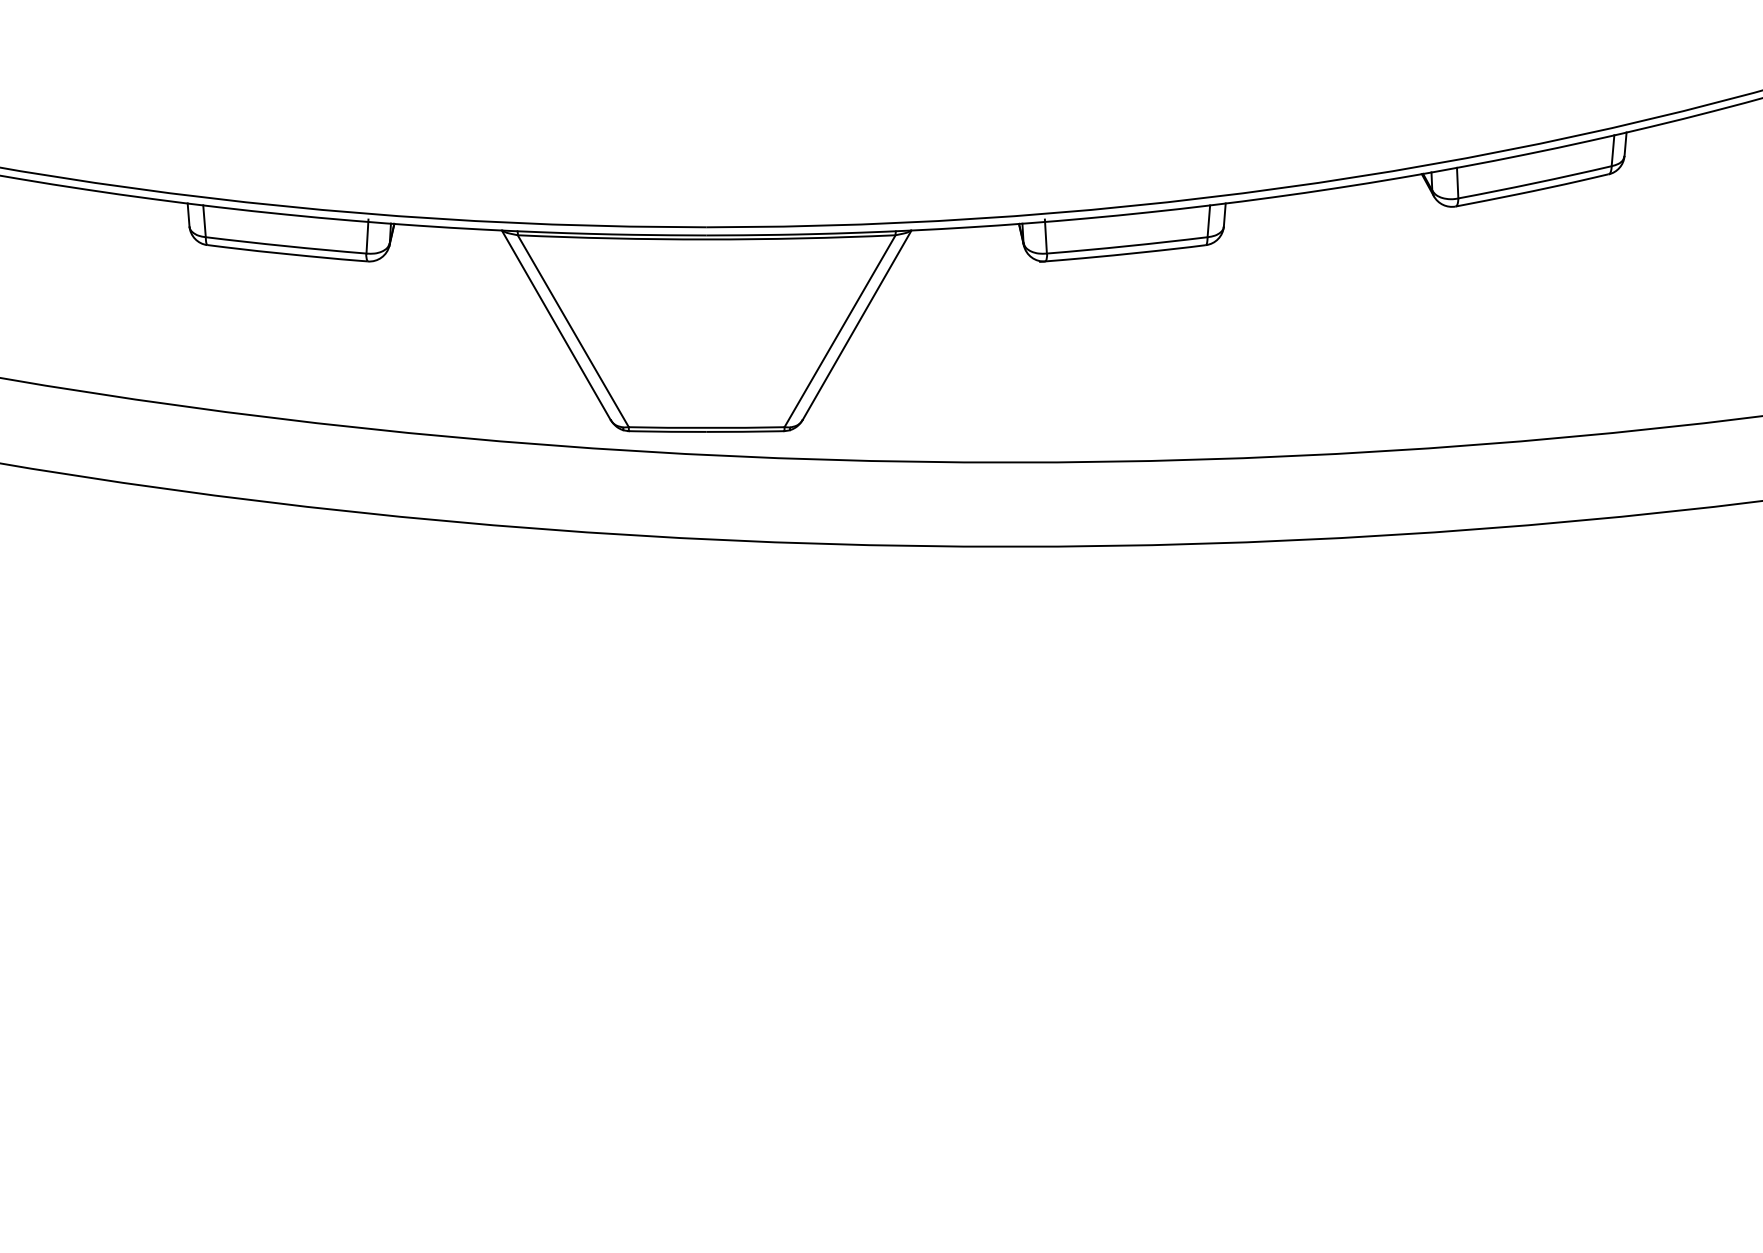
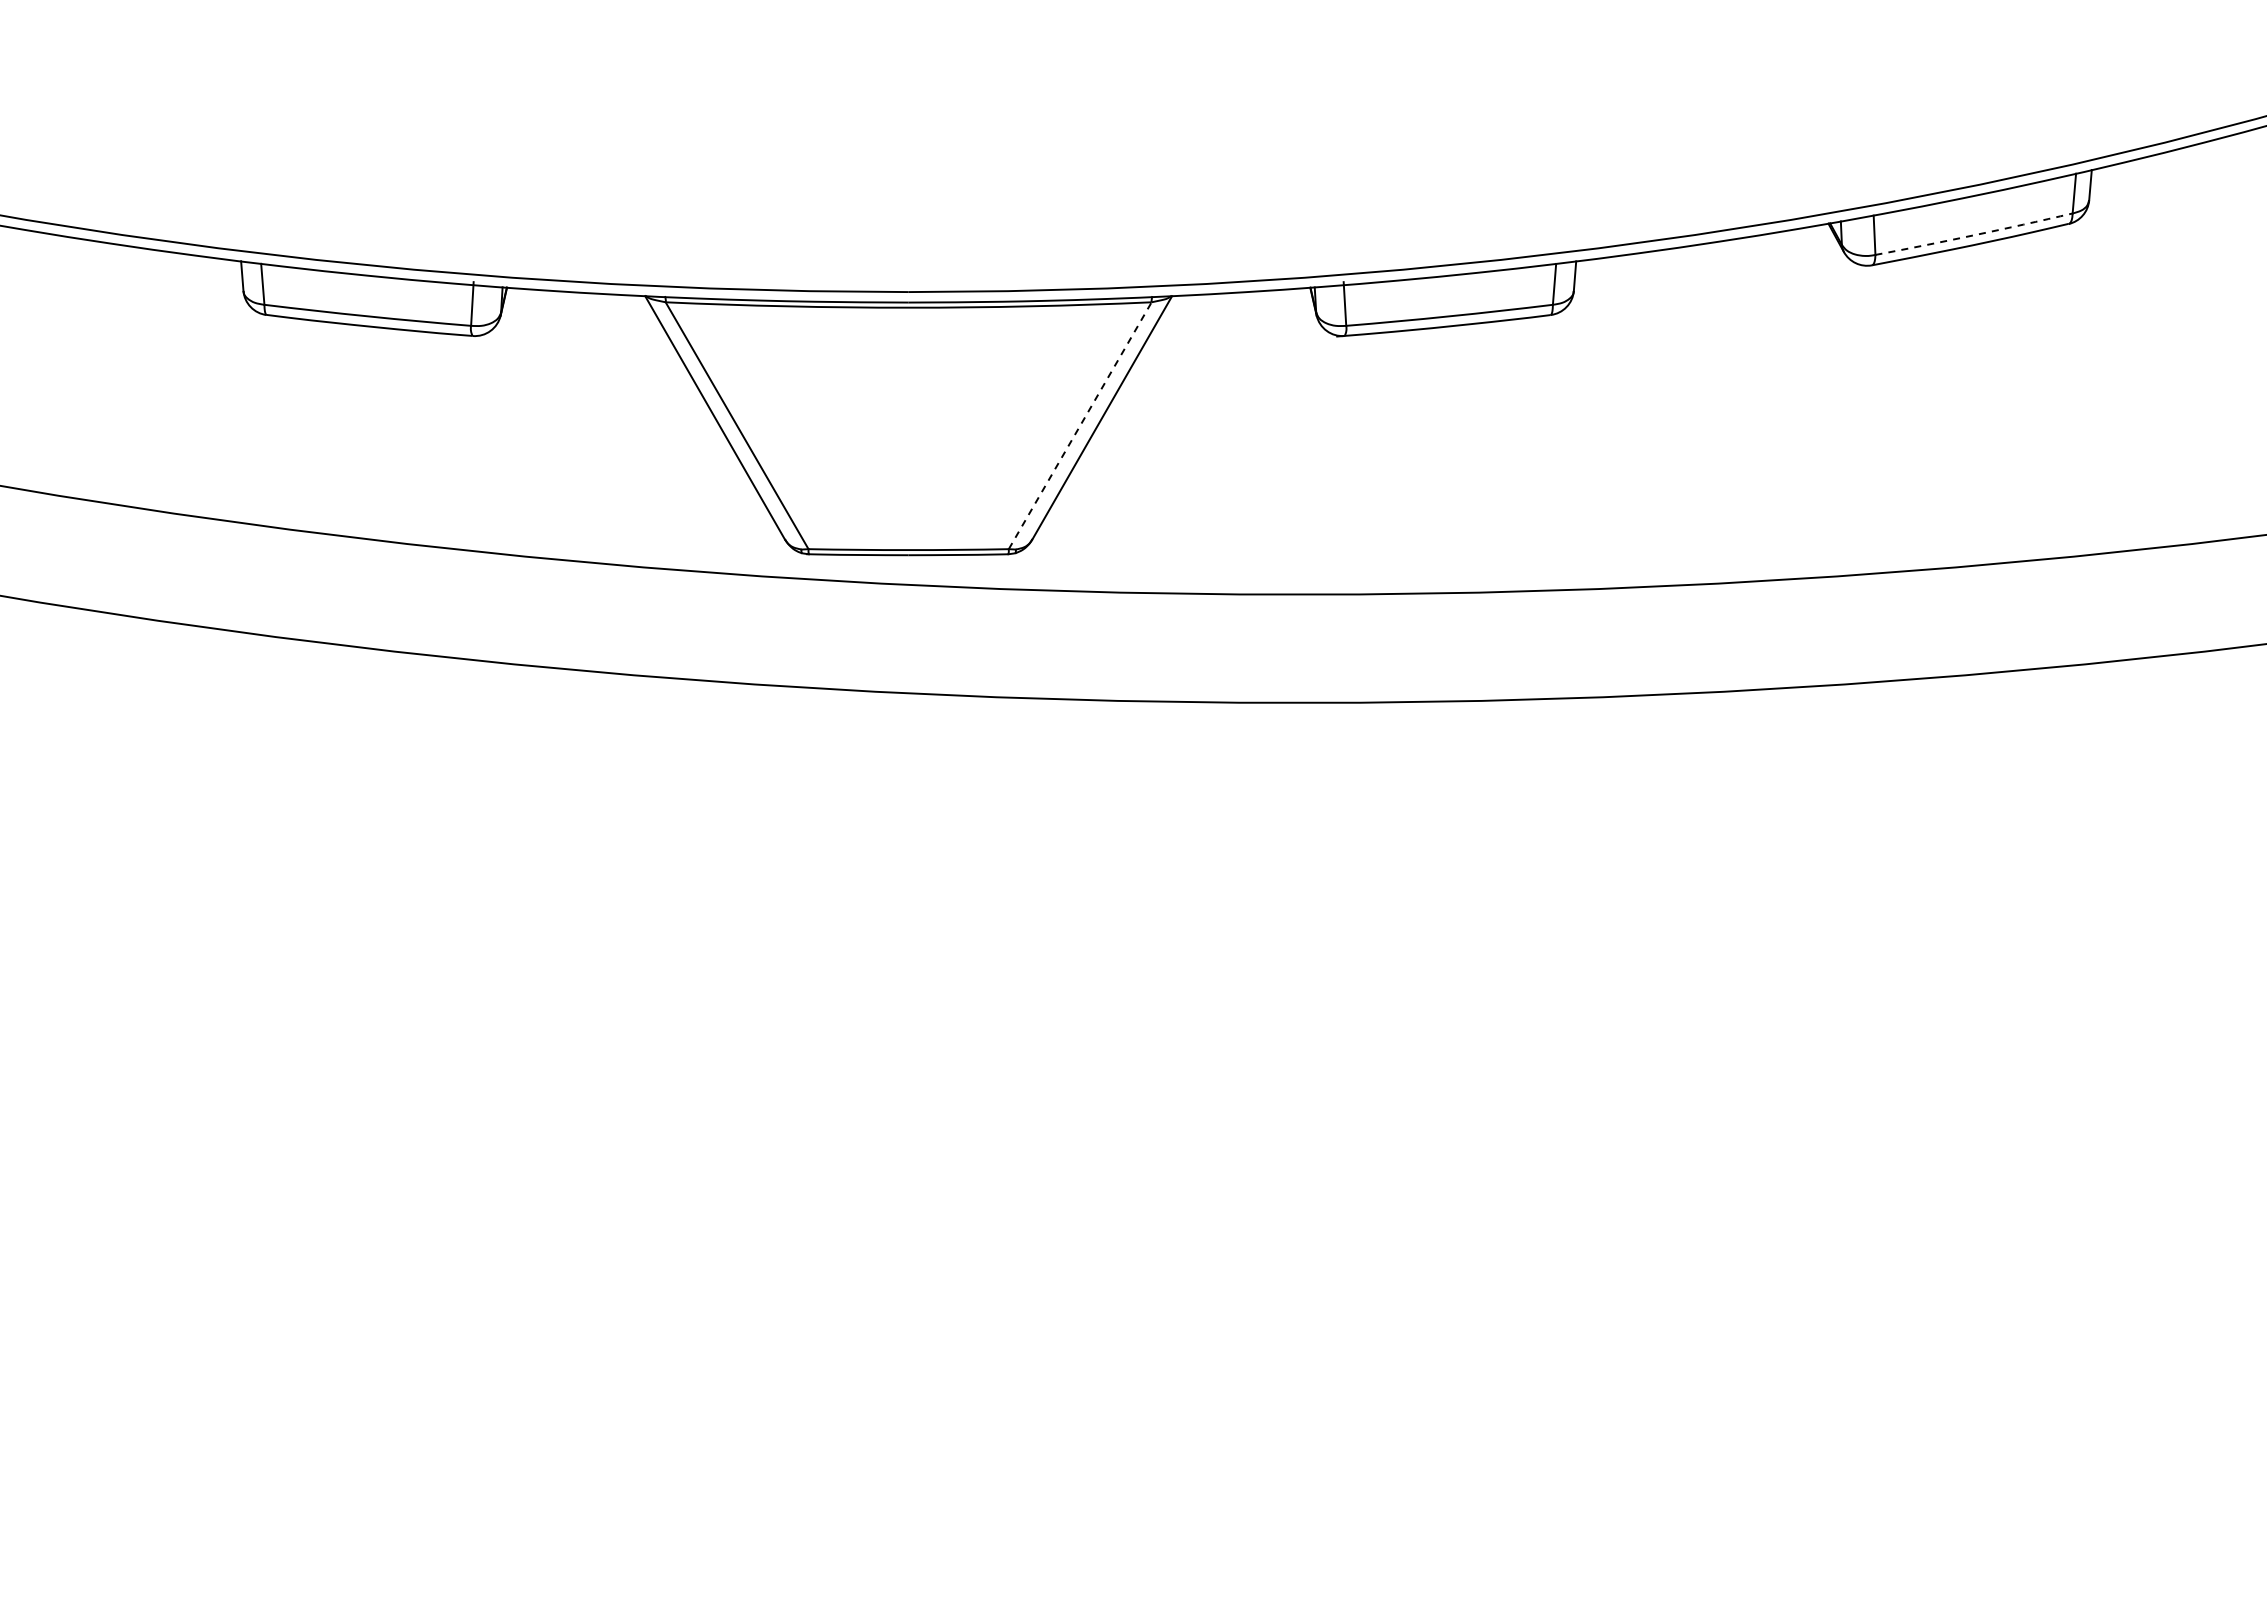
arc: (1535, 183) -> (1974, 235), solid -> dashed
line: (840, 331) -> (1080, 425), solid -> dashed

